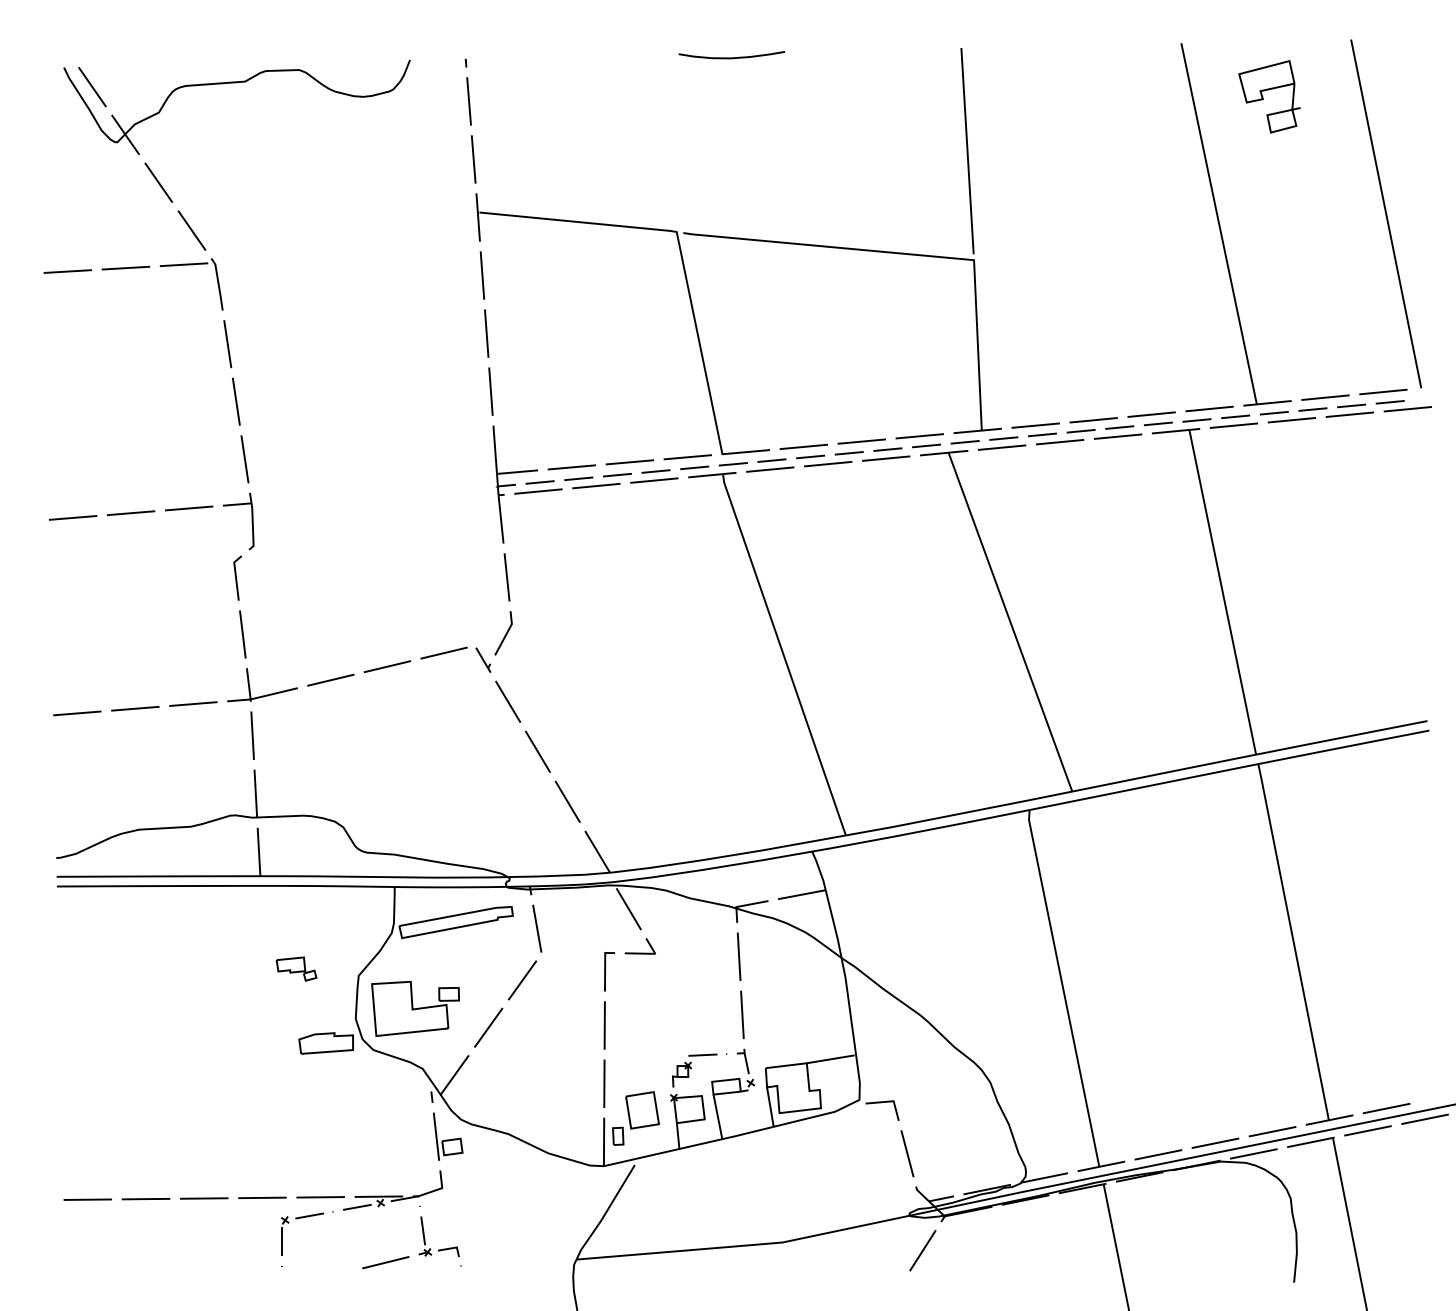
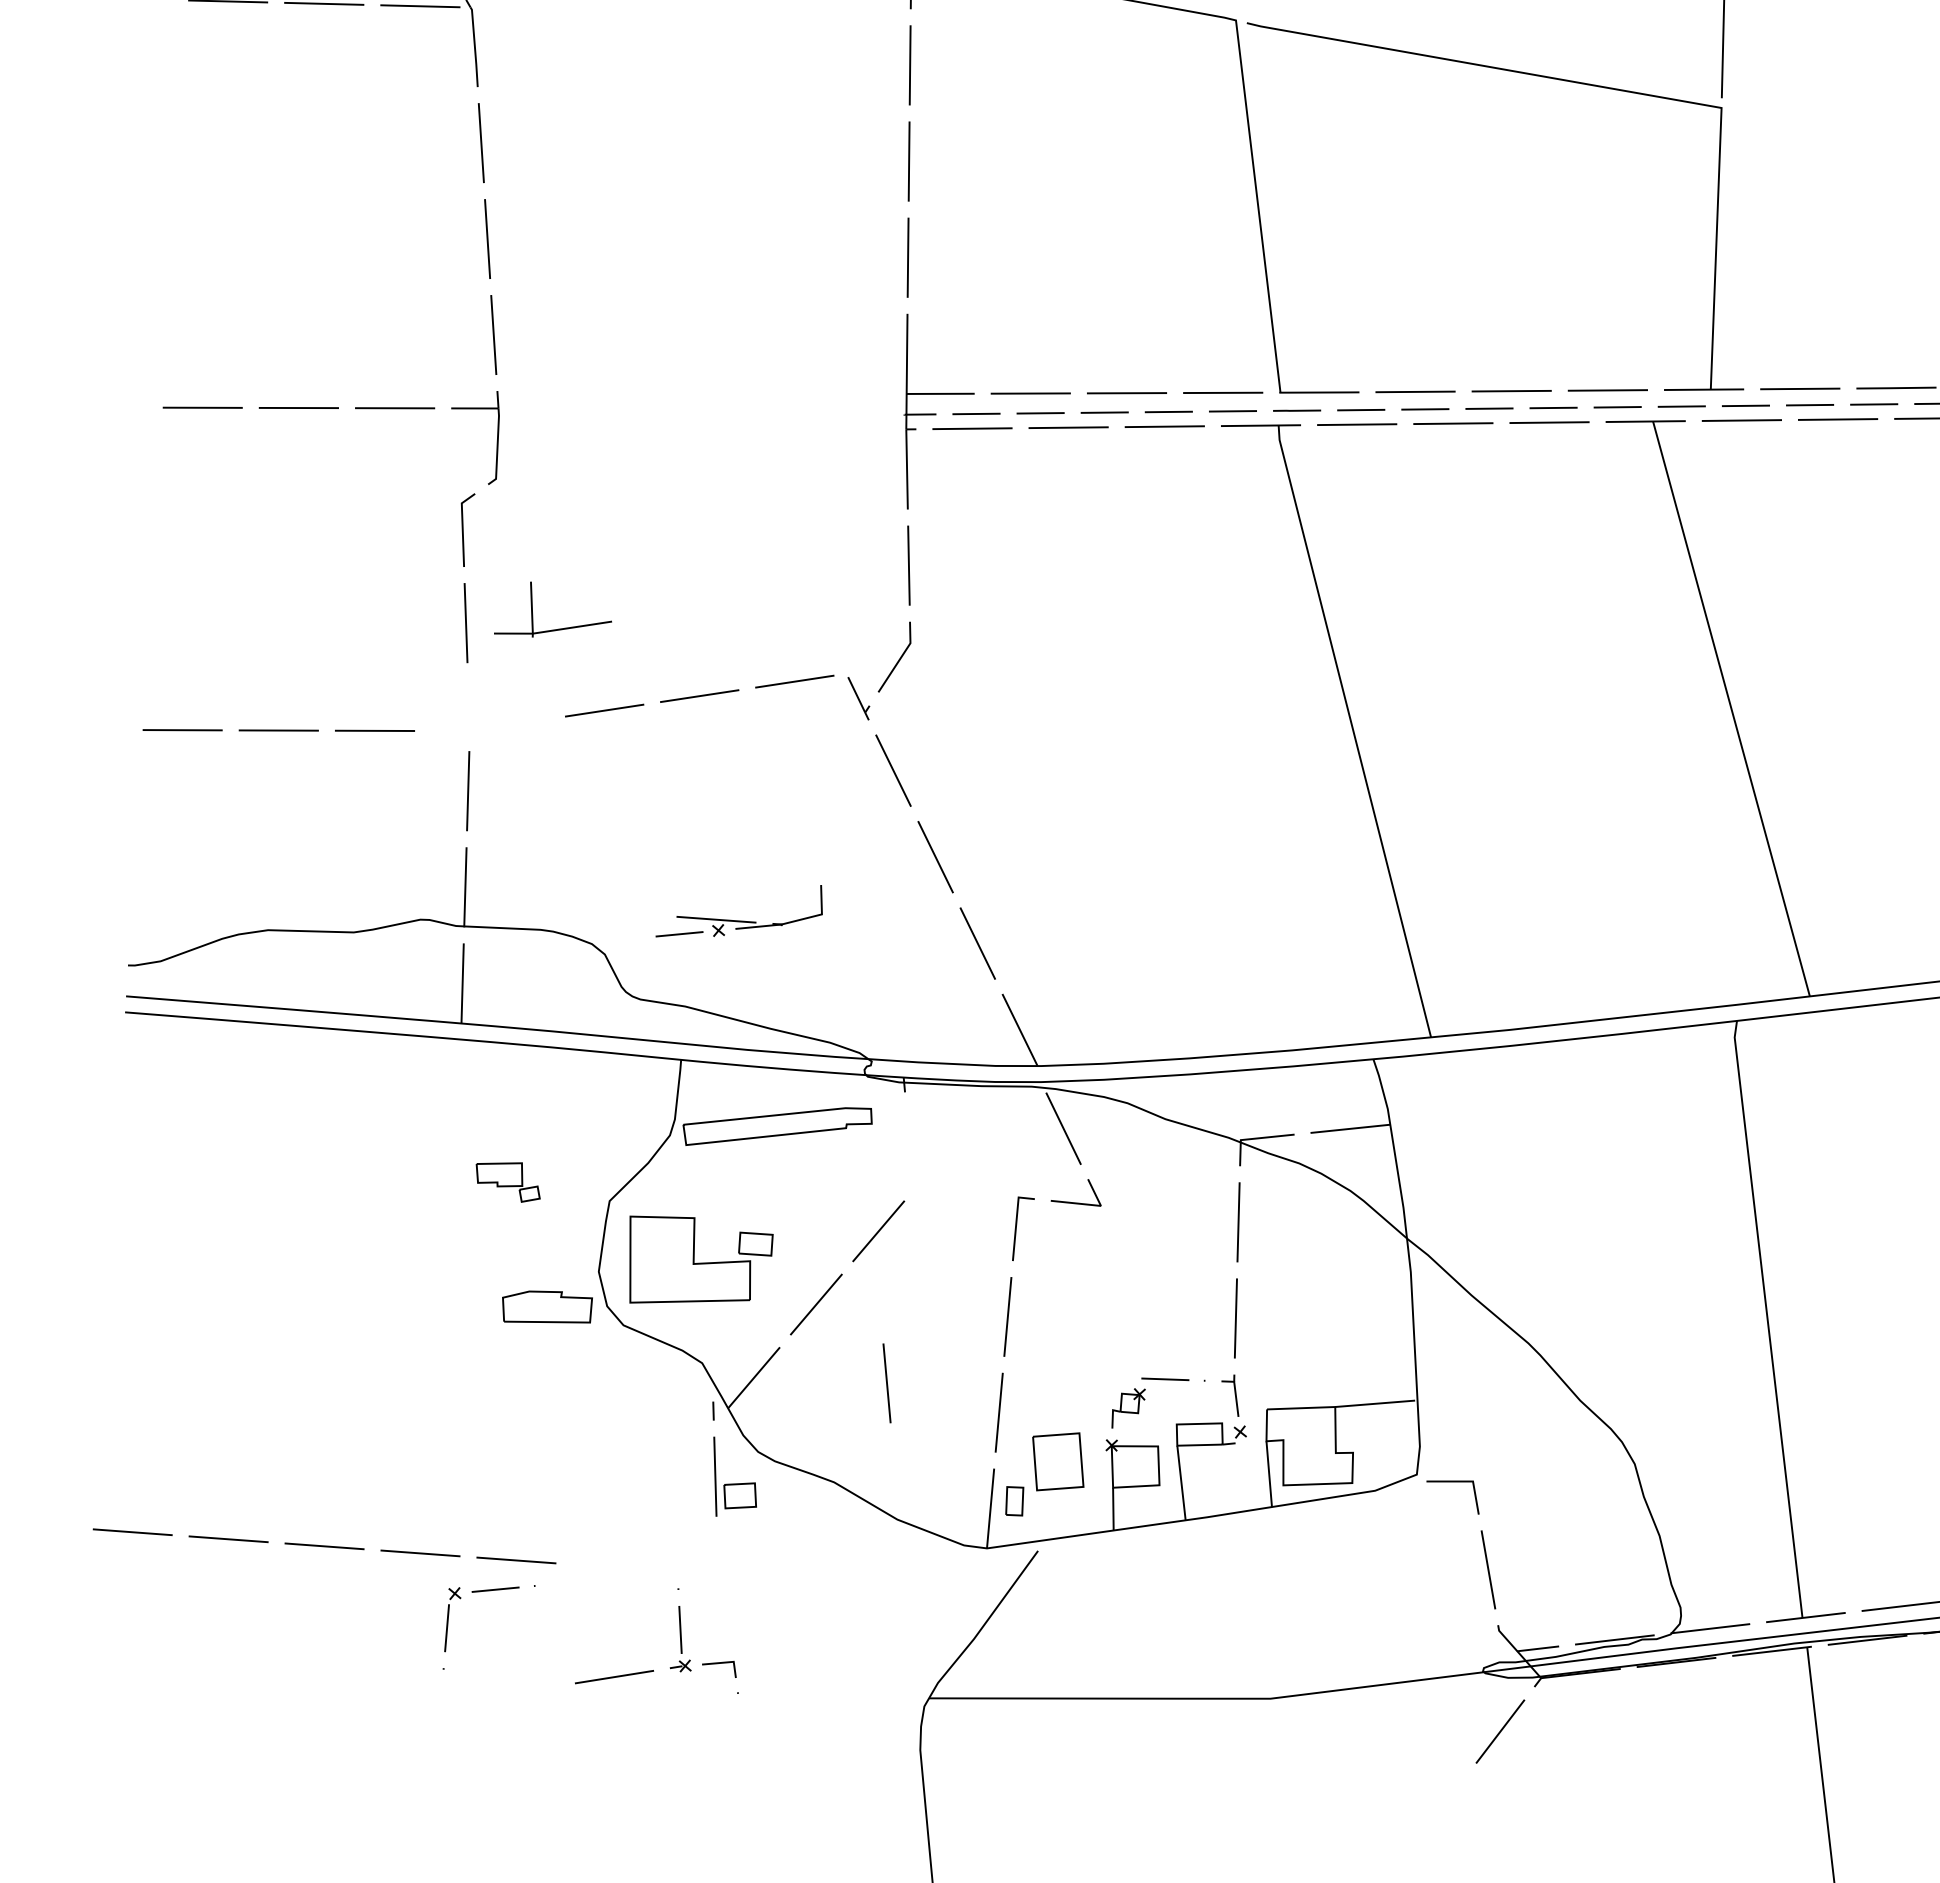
part: (266, 694) -> (559, 627), moved
line: (537, 928) -> (887, 1383), moved
part: (393, 1190) -> (741, 911), moved

